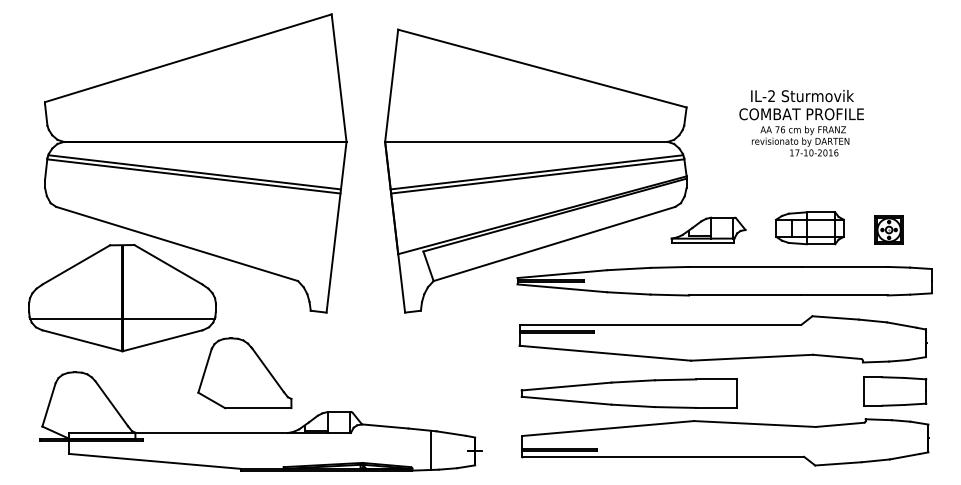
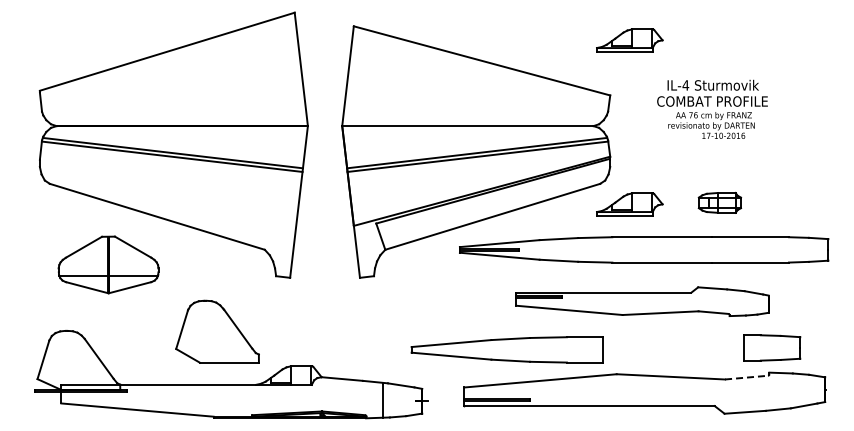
part: (708, 45) -> (629, 40), added
text: (771, 96) -> (685, 85), IL-2 -> IL-4
part: (809, 227) -> (719, 202), size x0.7
part: (889, 230) -> (790, 204), removed
part: (122, 297) -> (108, 264), size x0.6
part: (722, 339) -> (642, 301), size x0.7
part: (895, 390) -> (772, 347), moved
part: (628, 393) -> (506, 349), moved
line: (839, 424) -> (746, 377), solid -> dashed

